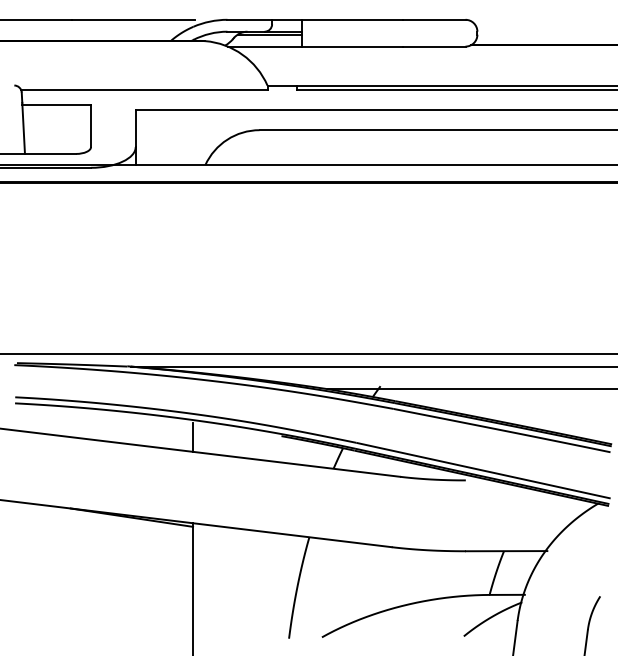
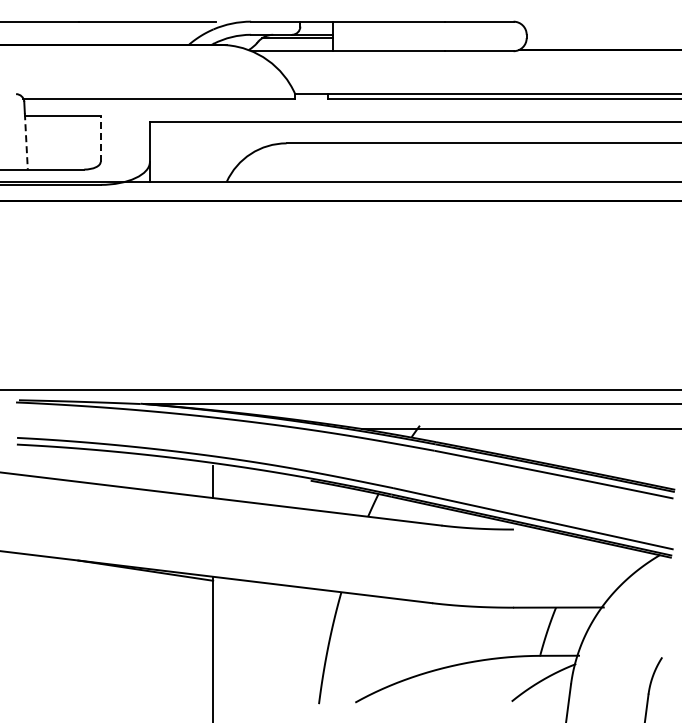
line: (90, 125) -> (100, 138), solid -> dashed
line: (23, 128) -> (26, 141), solid -> dashed

